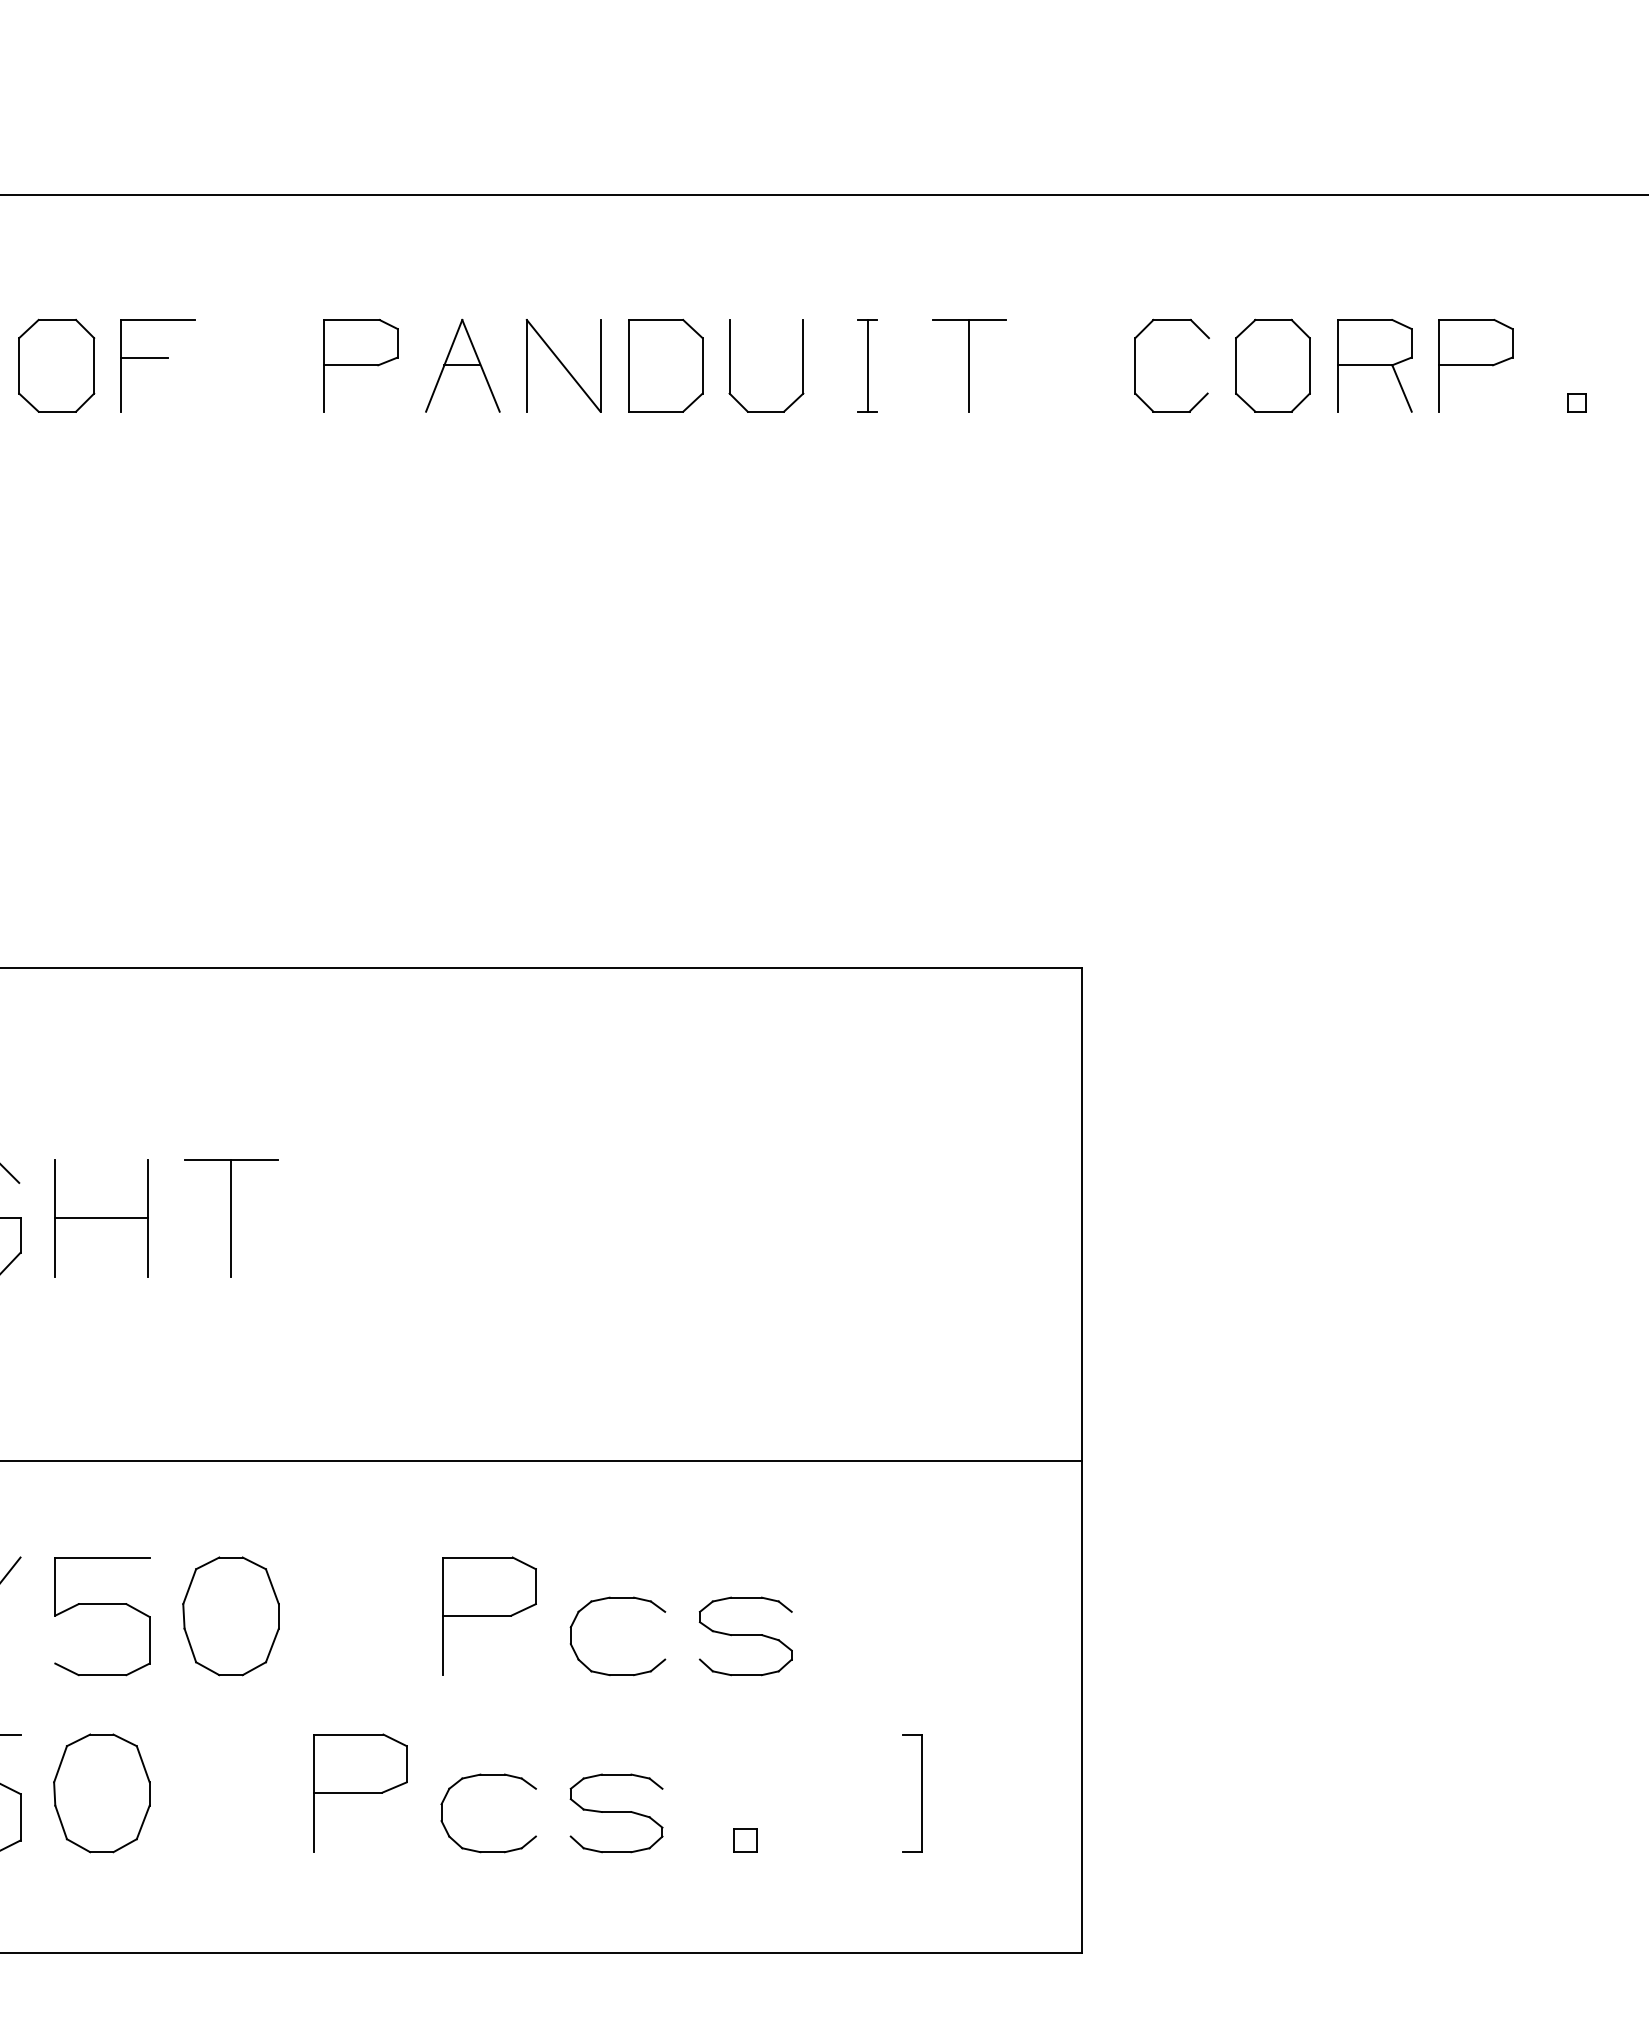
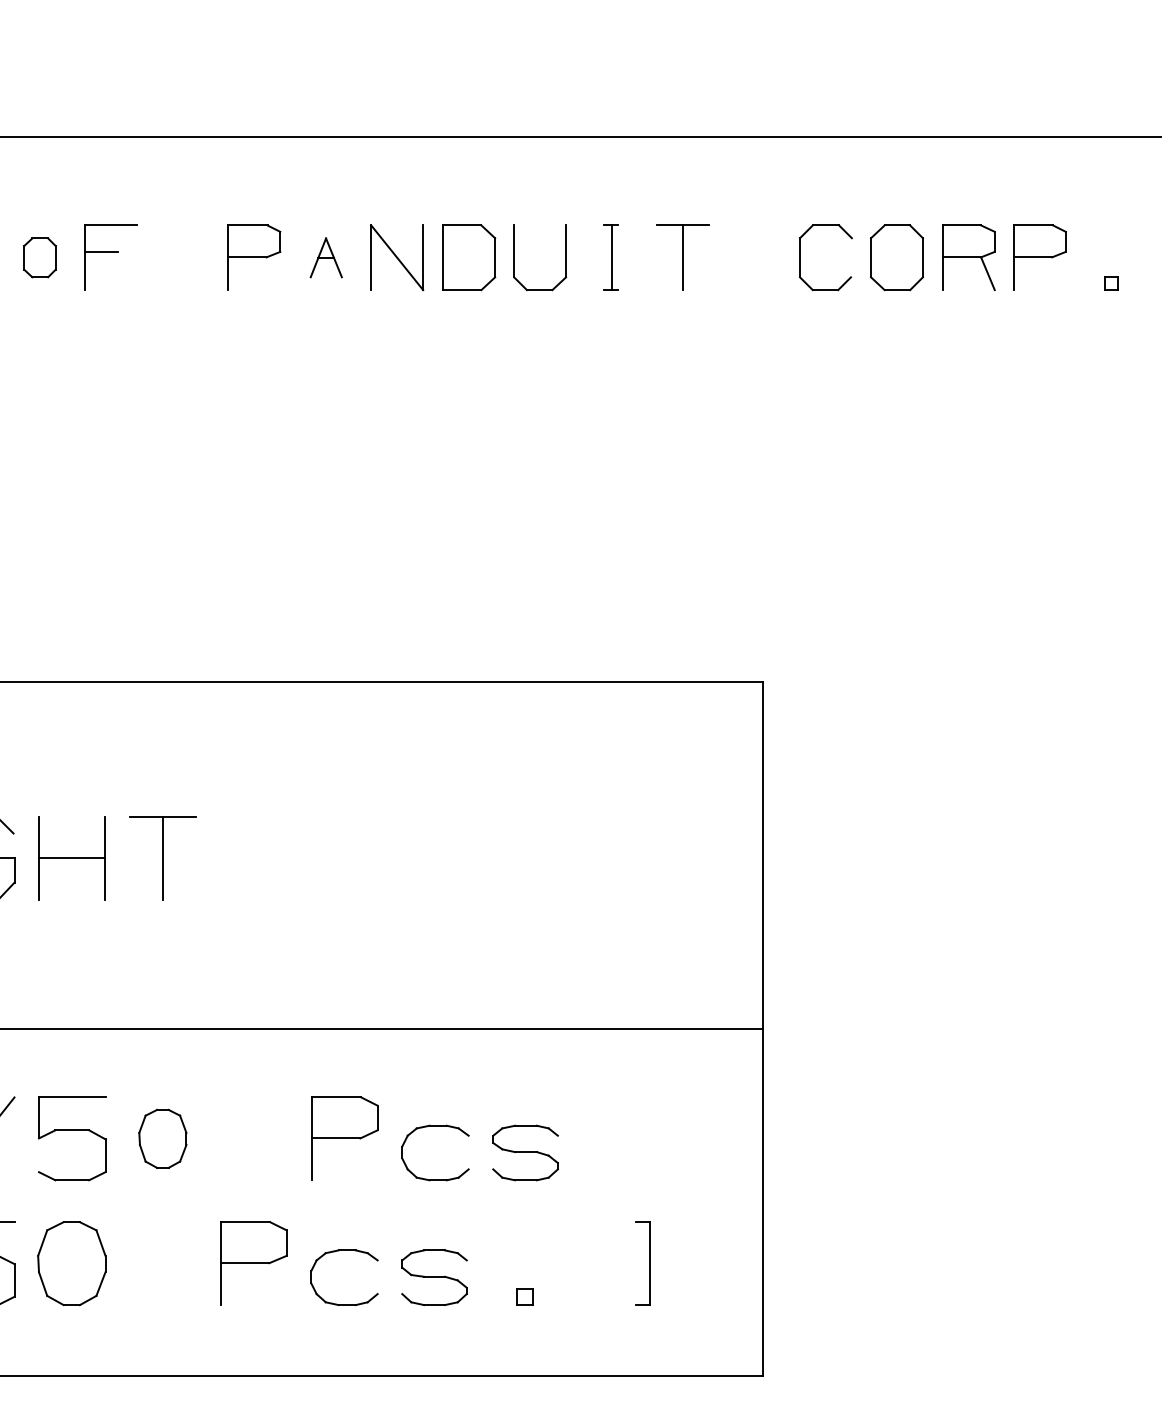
part: (56, 365) -> (39, 257), size x0.6
part: (463, 365) -> (326, 257), size x0.6
part: (230, 1615) -> (162, 1138), size x0.7

